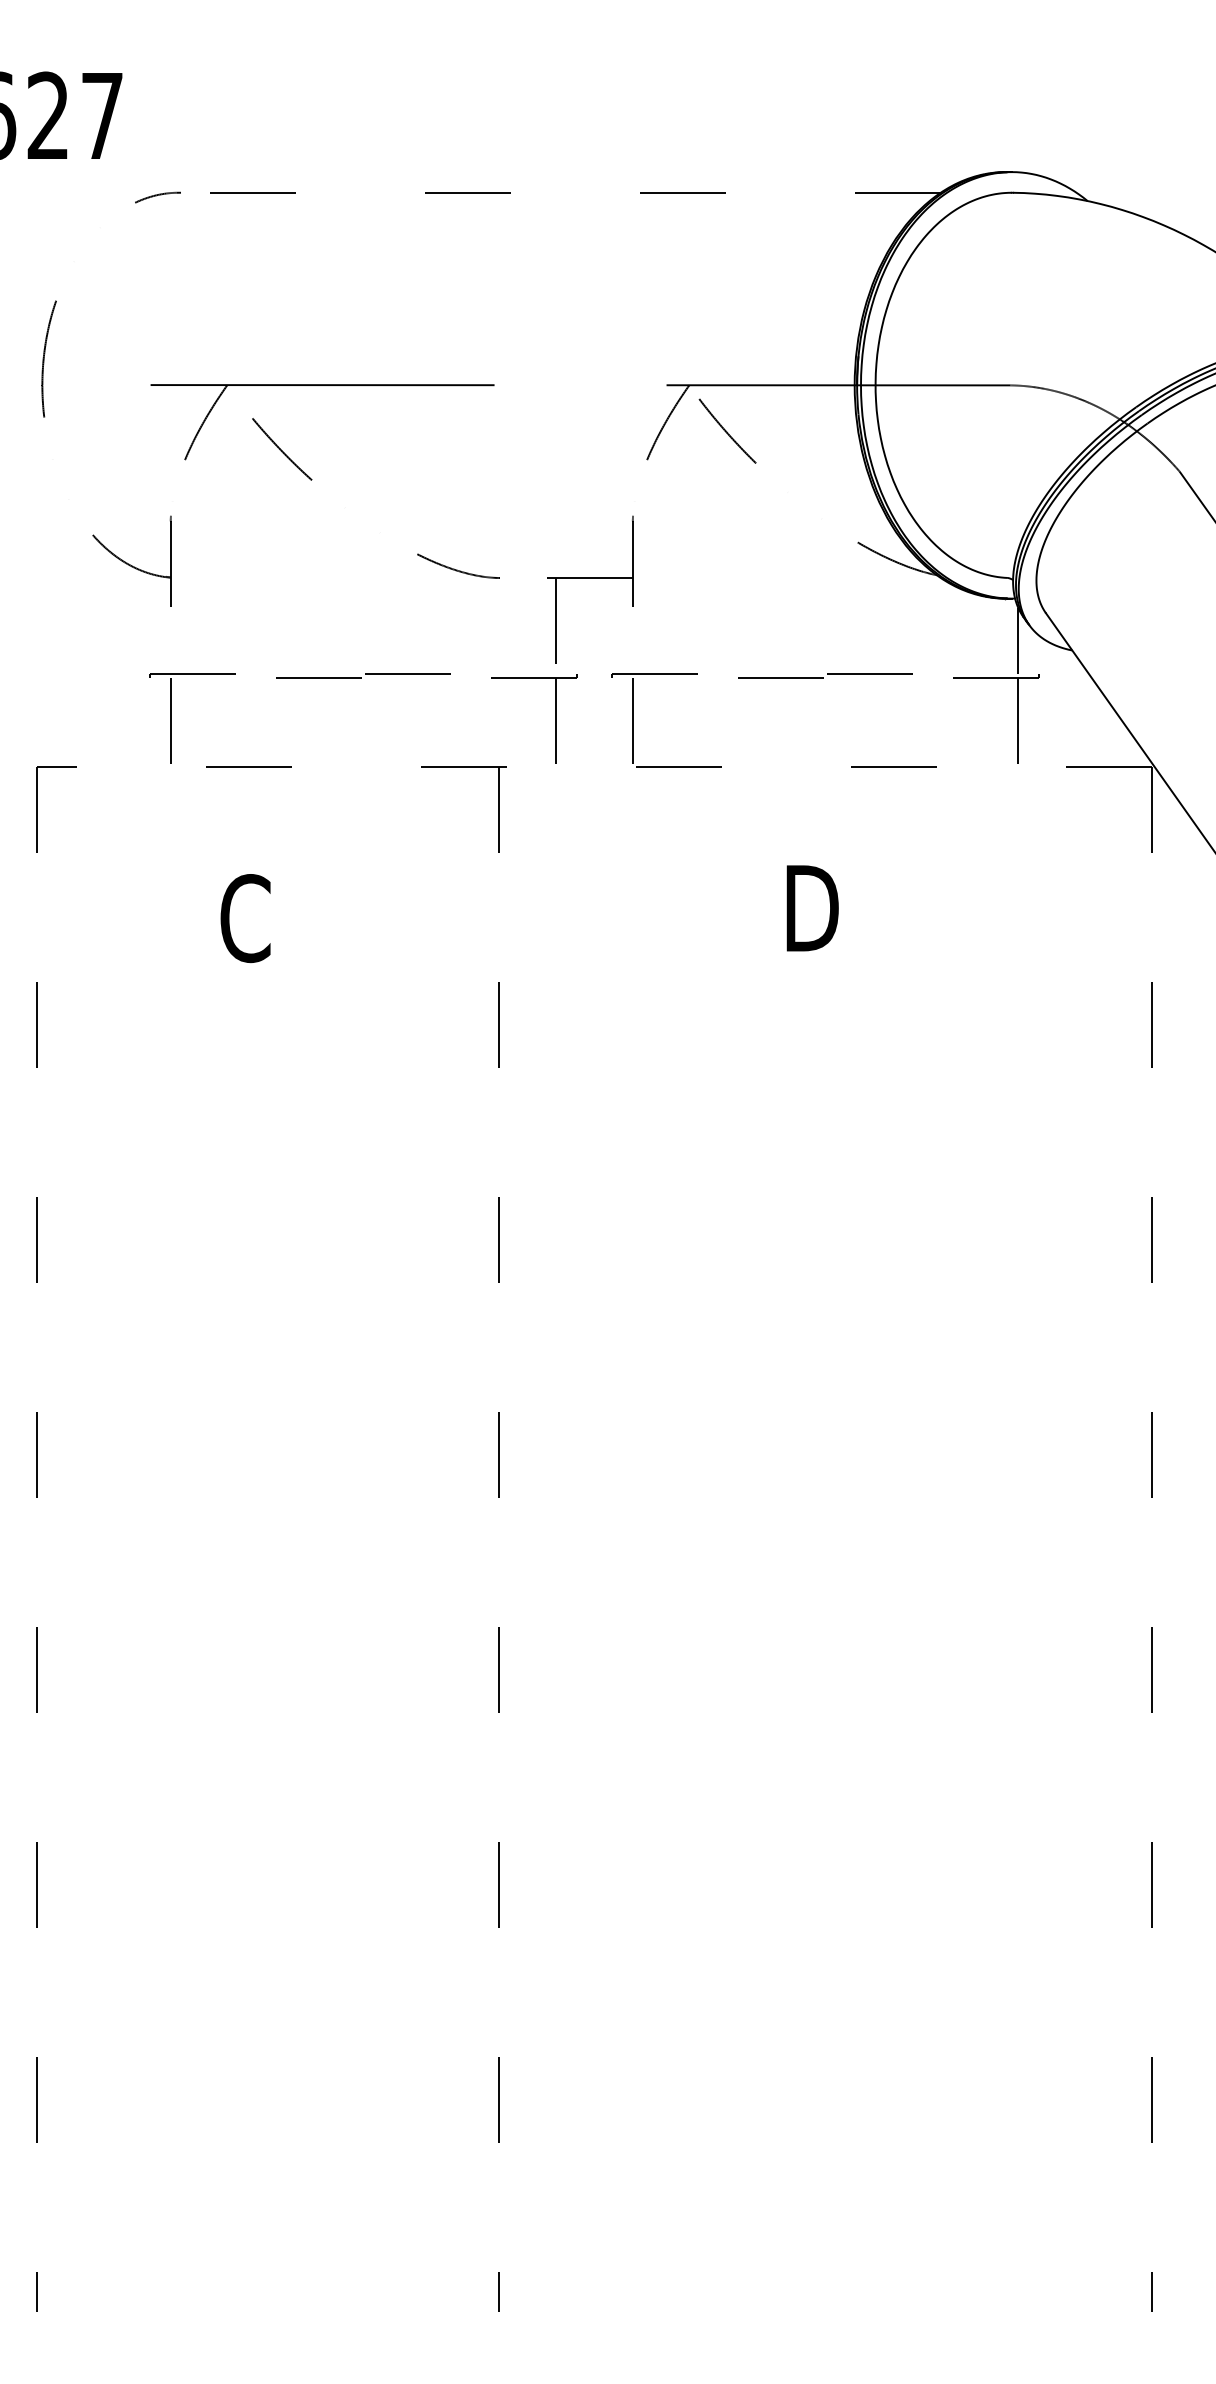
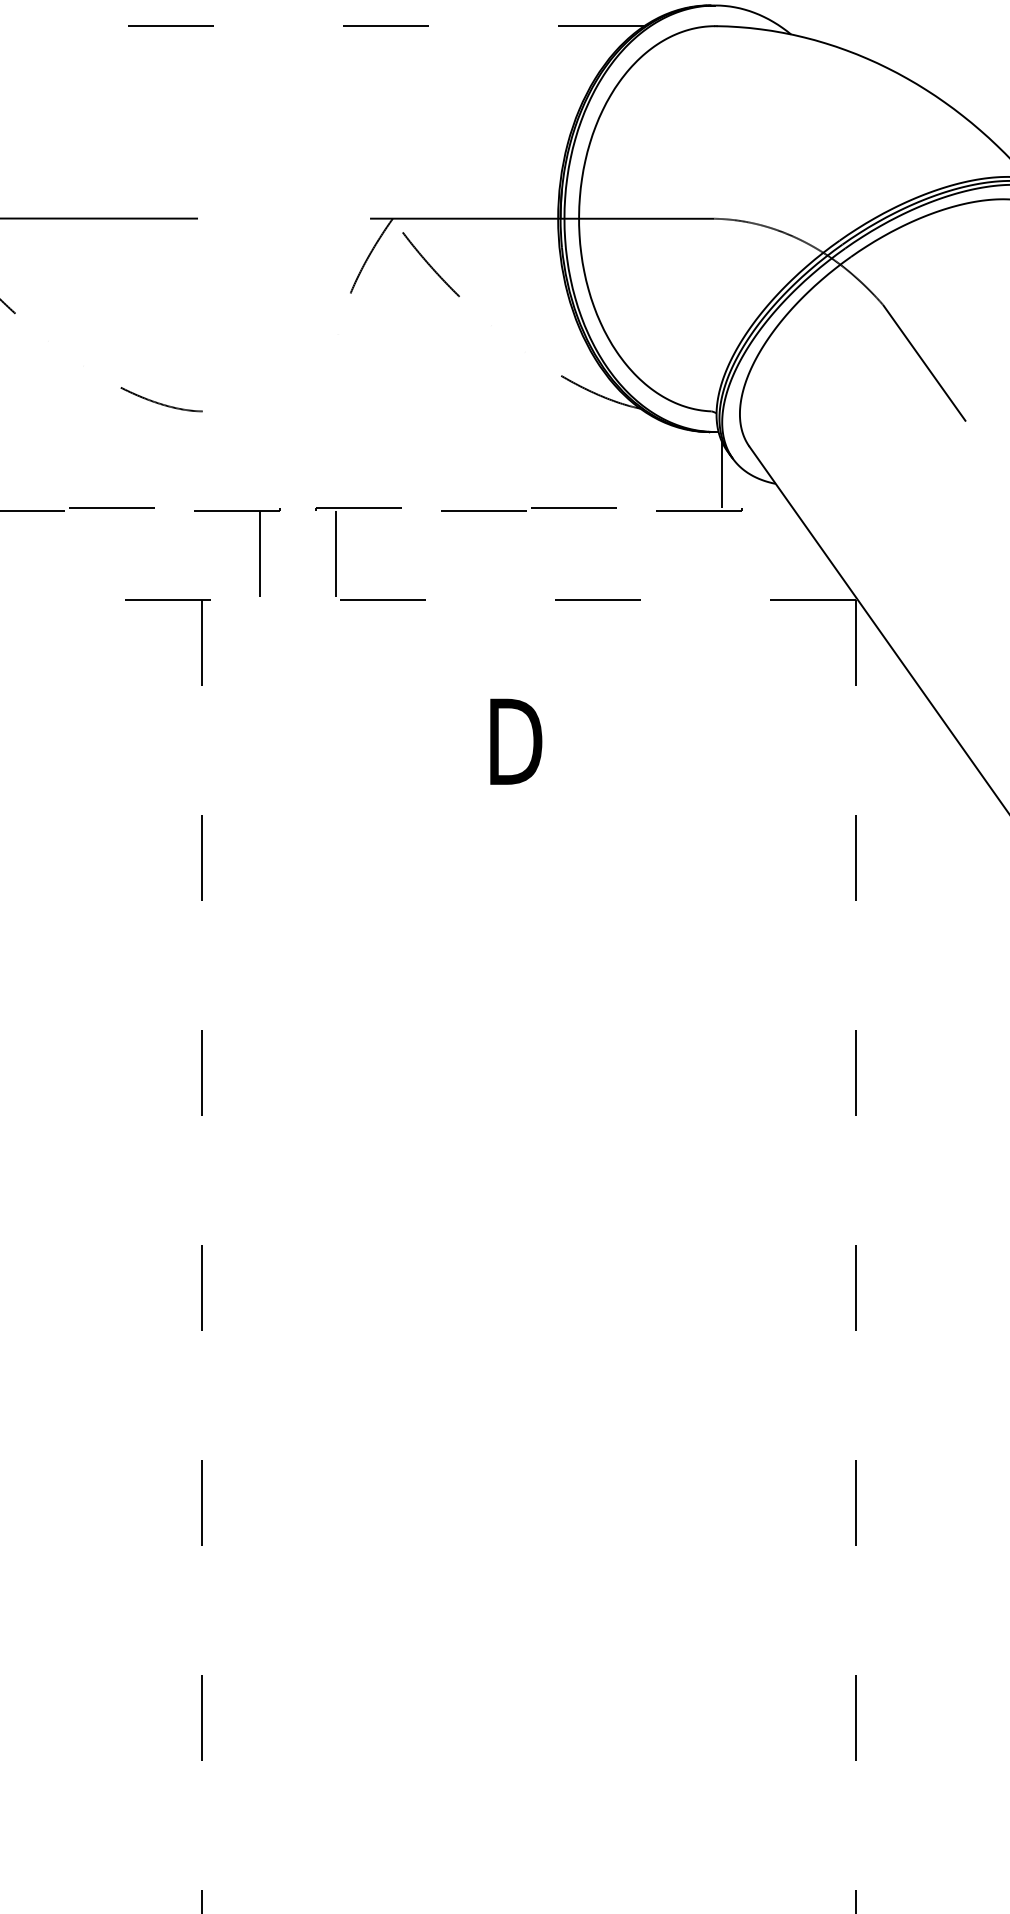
part: (590, 578) -> (293, 411), removed
line: (1018, 721) -> (721, 554), removed

